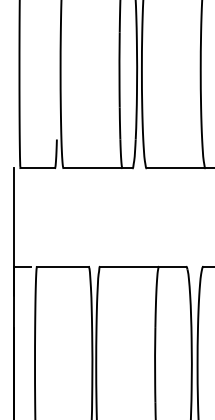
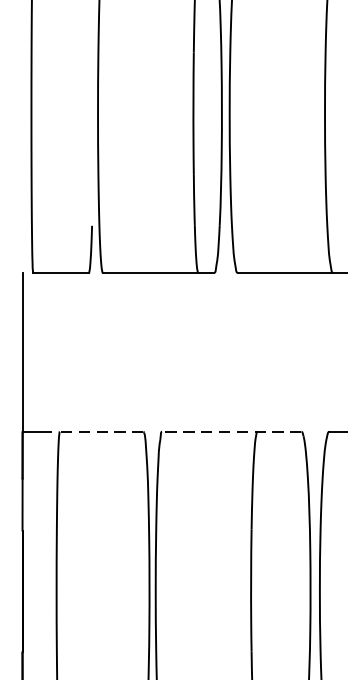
line: (62, 266) -> (101, 431), solid -> dashed
line: (142, 266) -> (230, 431), solid -> dashed

